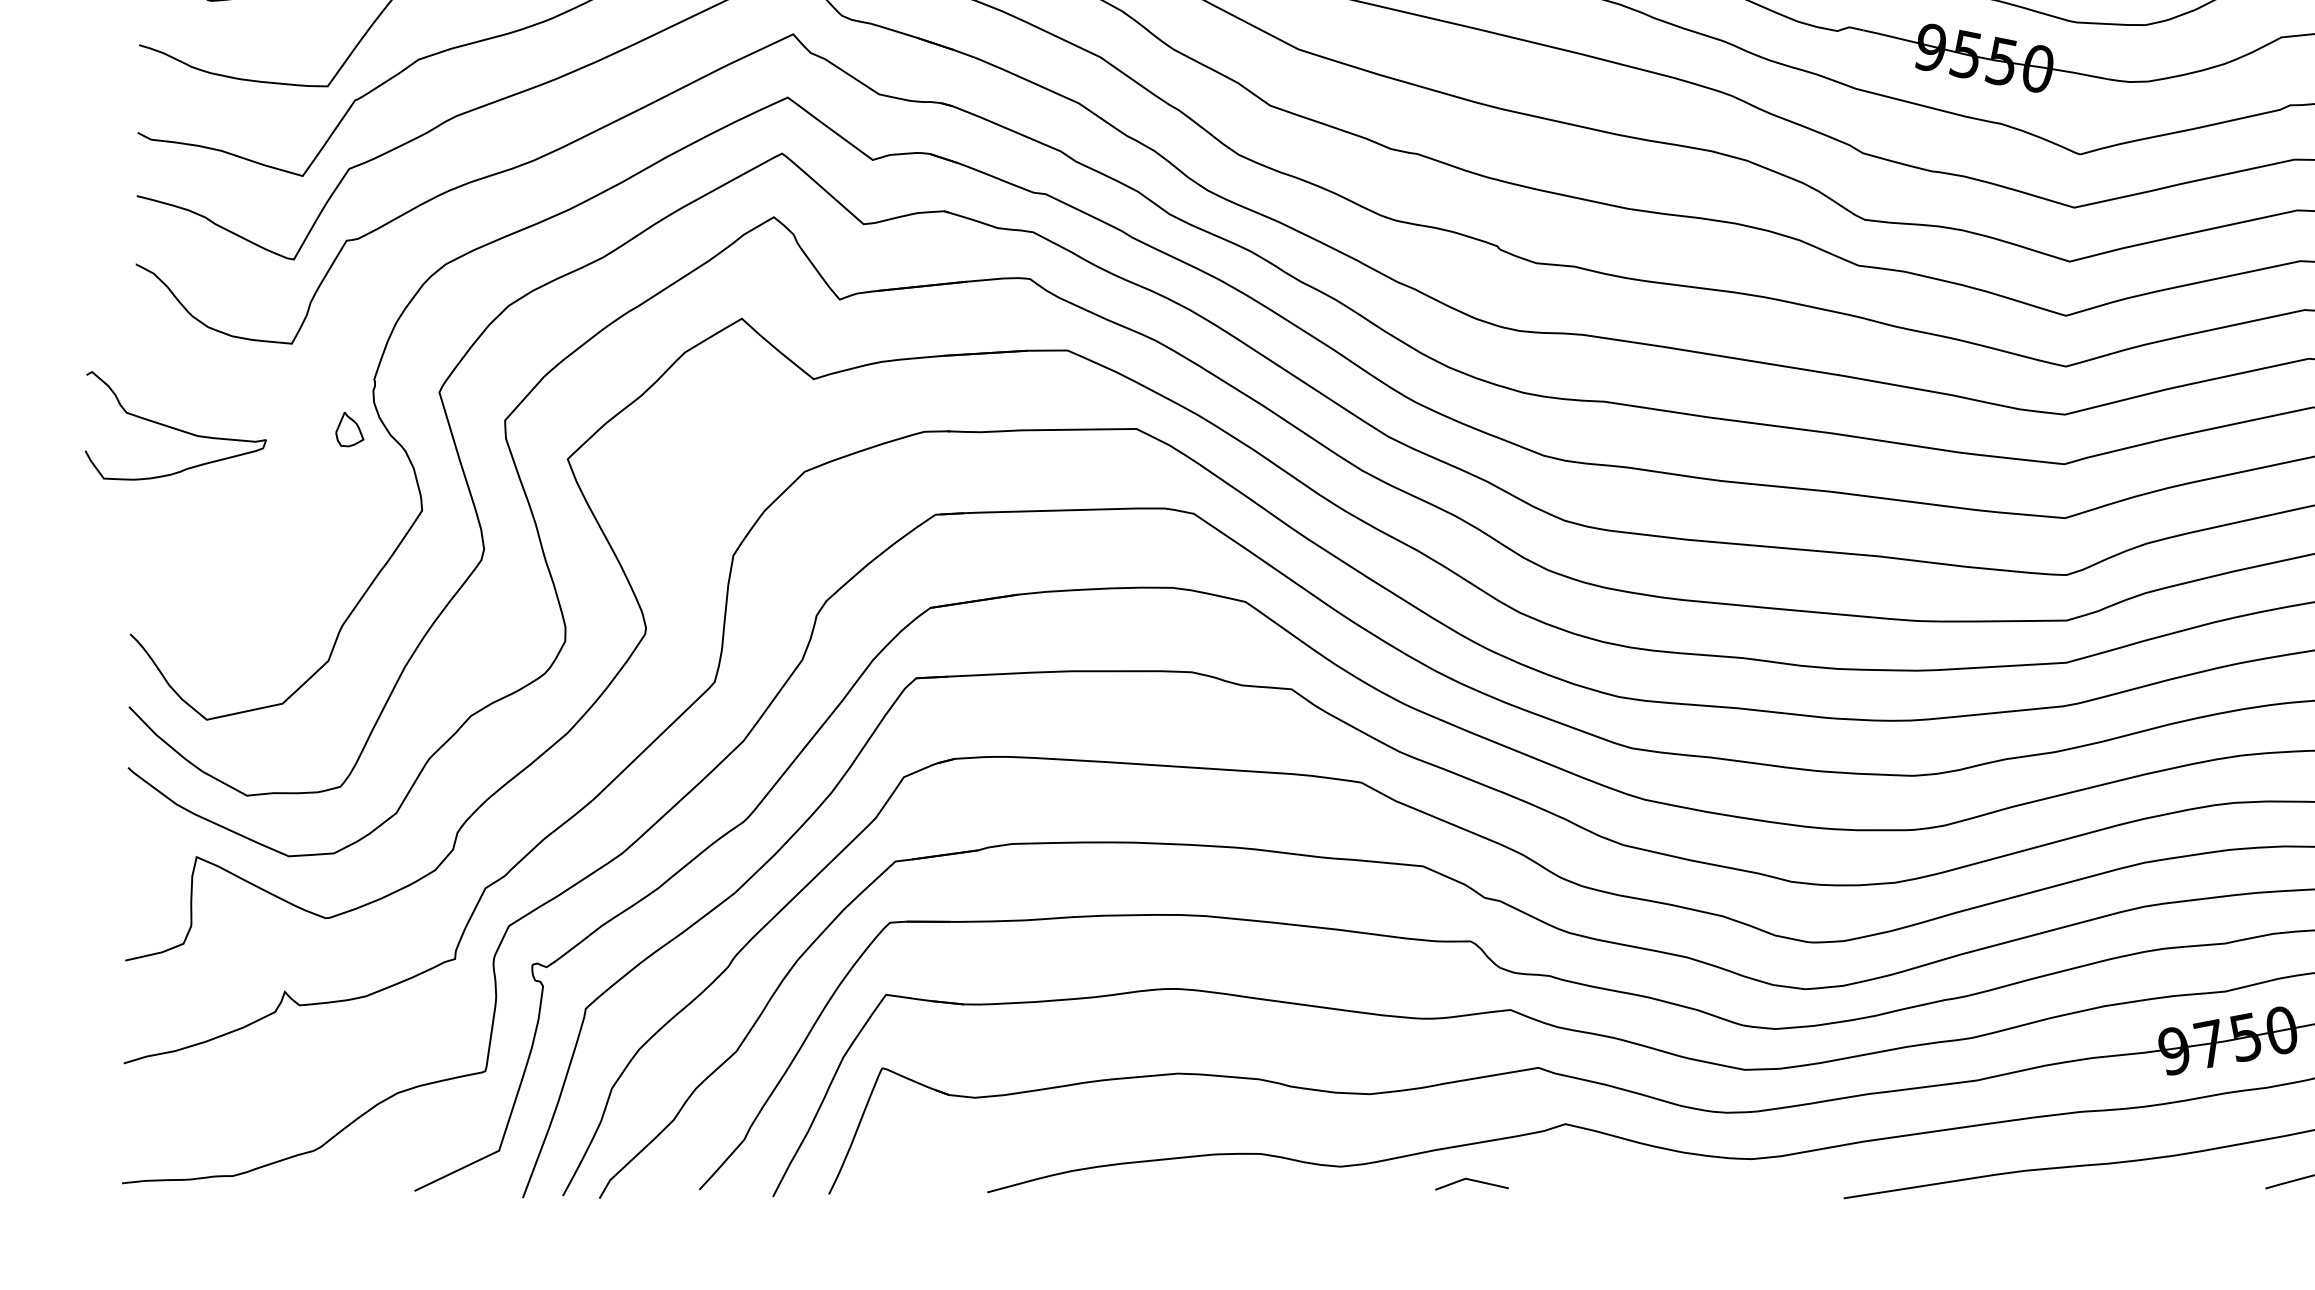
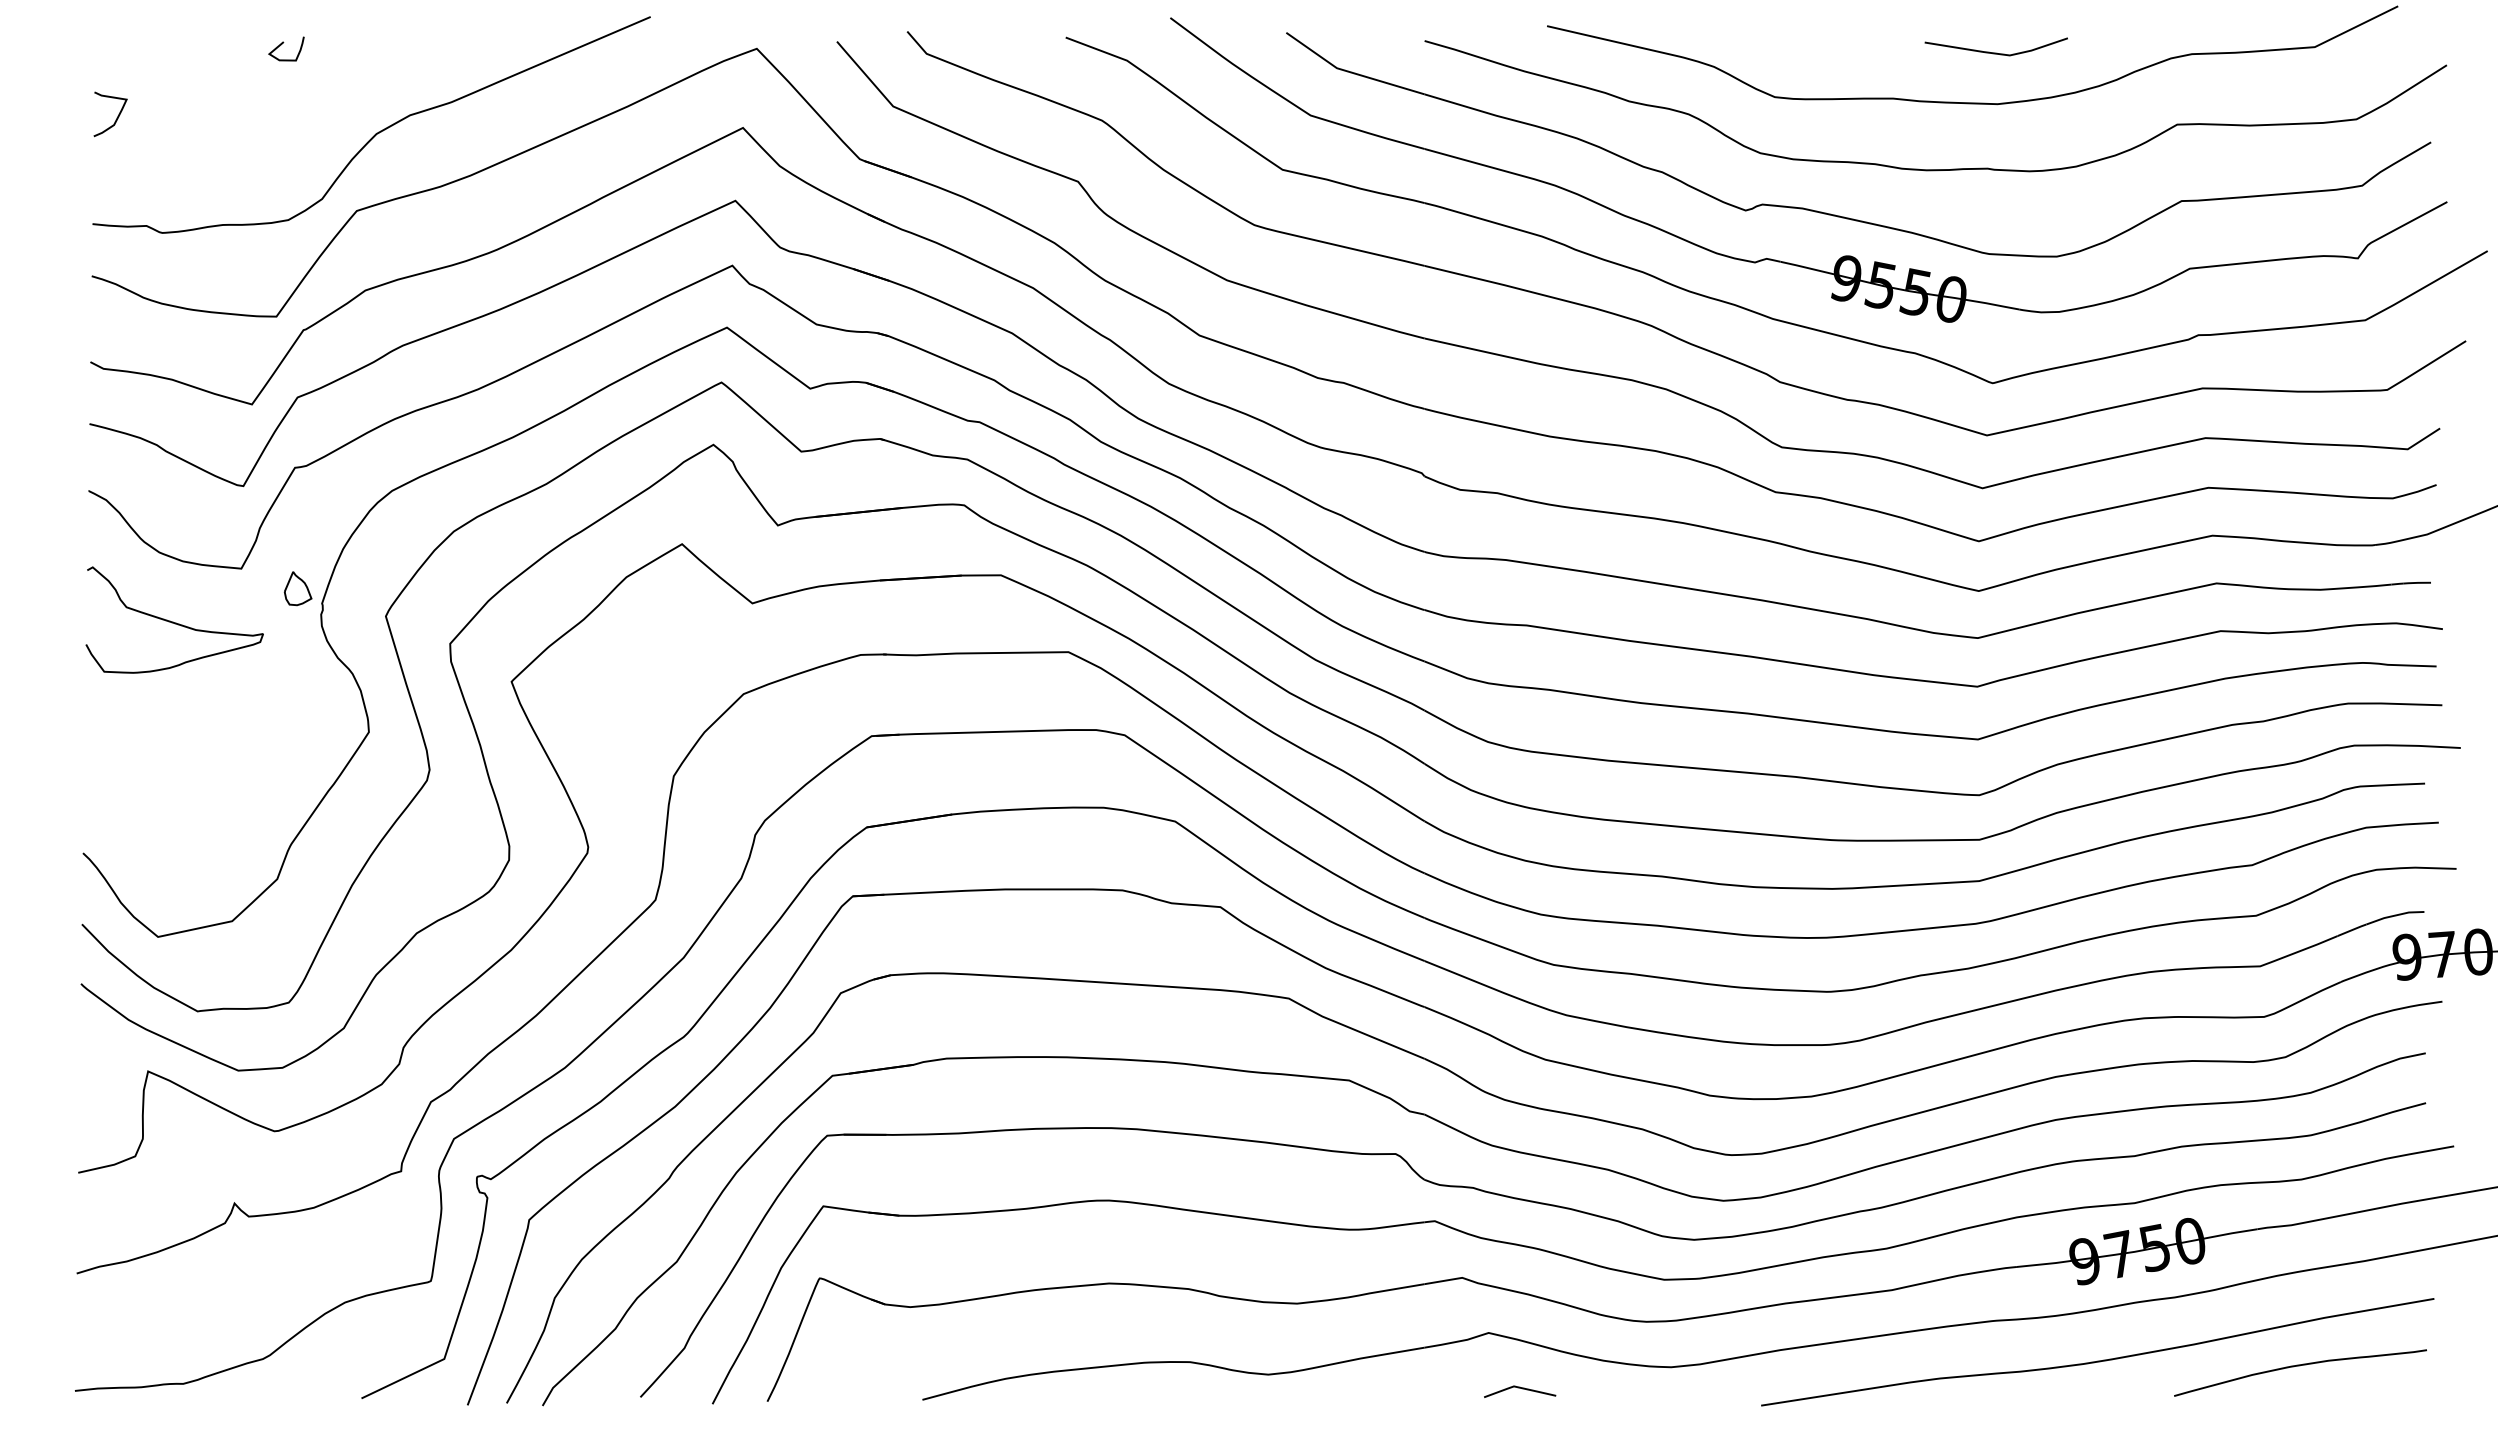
curve: (174, 427) -> (173, 621), moved
part: (349, 429) -> (297, 588), moved
line: (1474, 1181) -> (1522, 1389), moved

